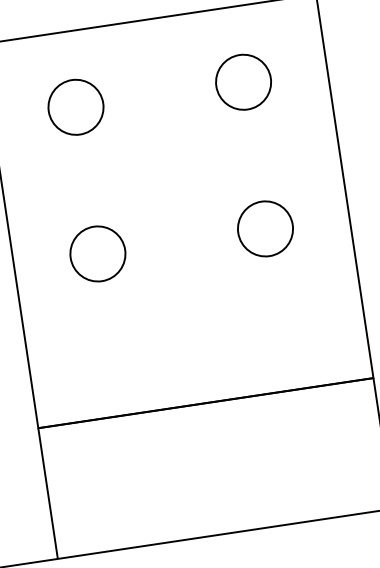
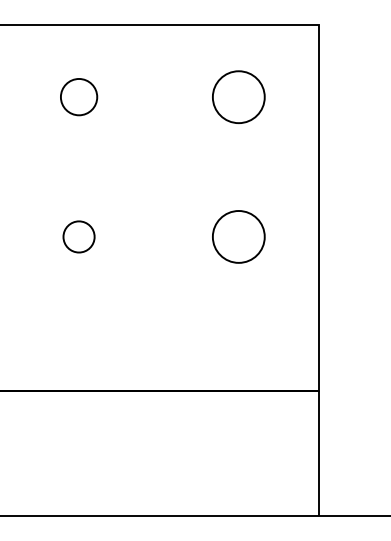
part: (75, 106) -> (78, 96), size x0.7
part: (97, 253) -> (78, 236), size x0.6

